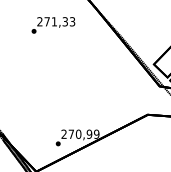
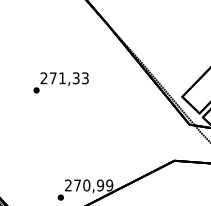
text: (53, 25) -> (61, 82), moved

